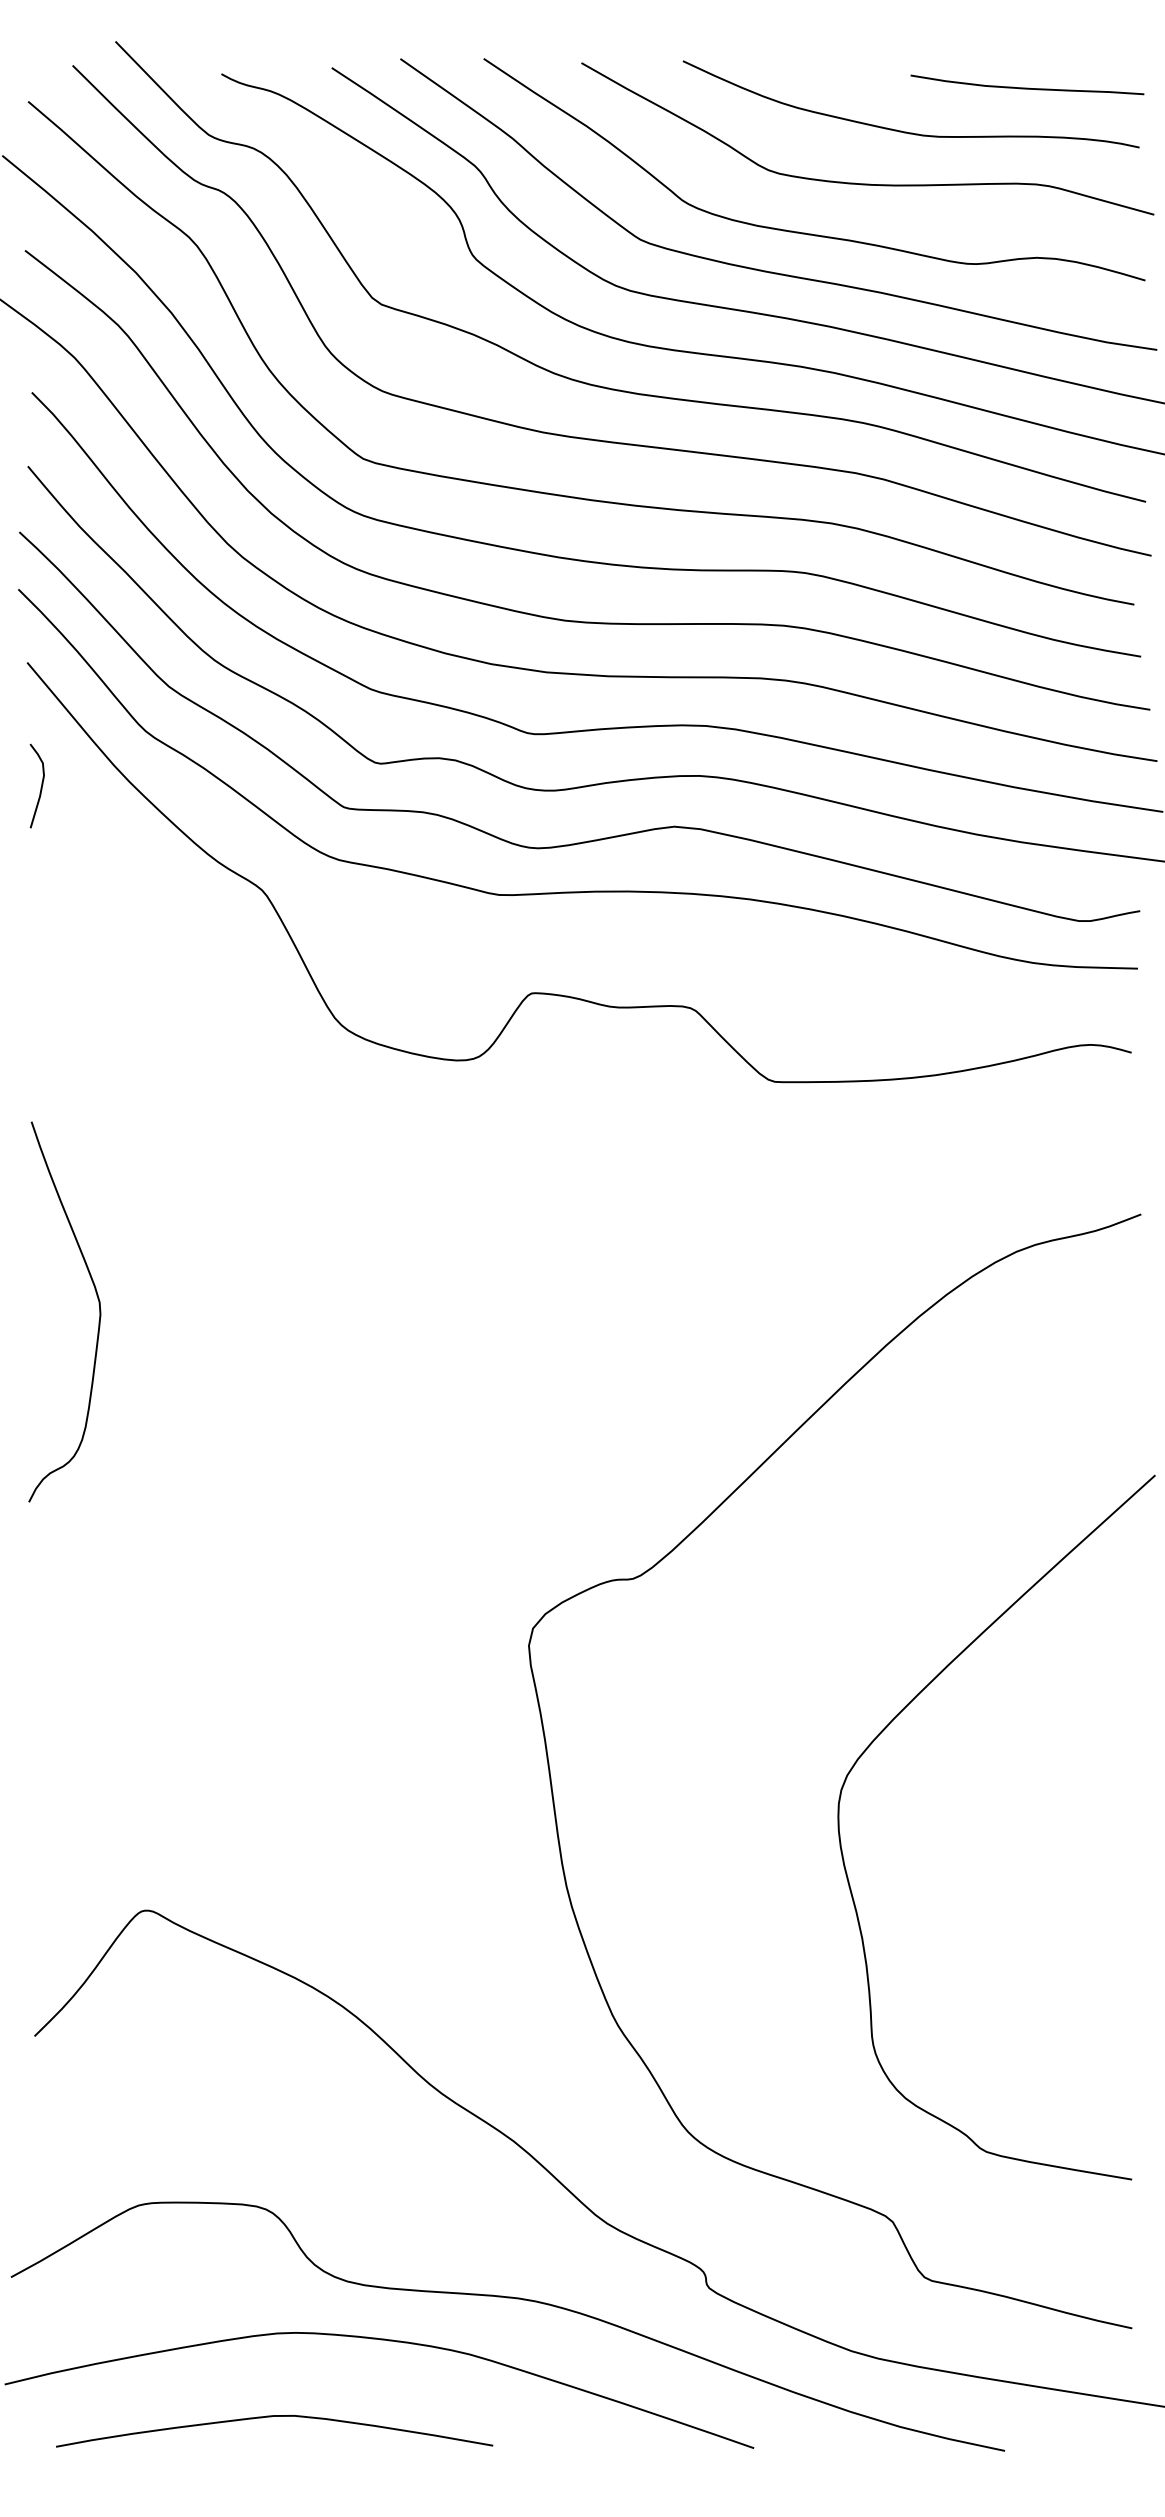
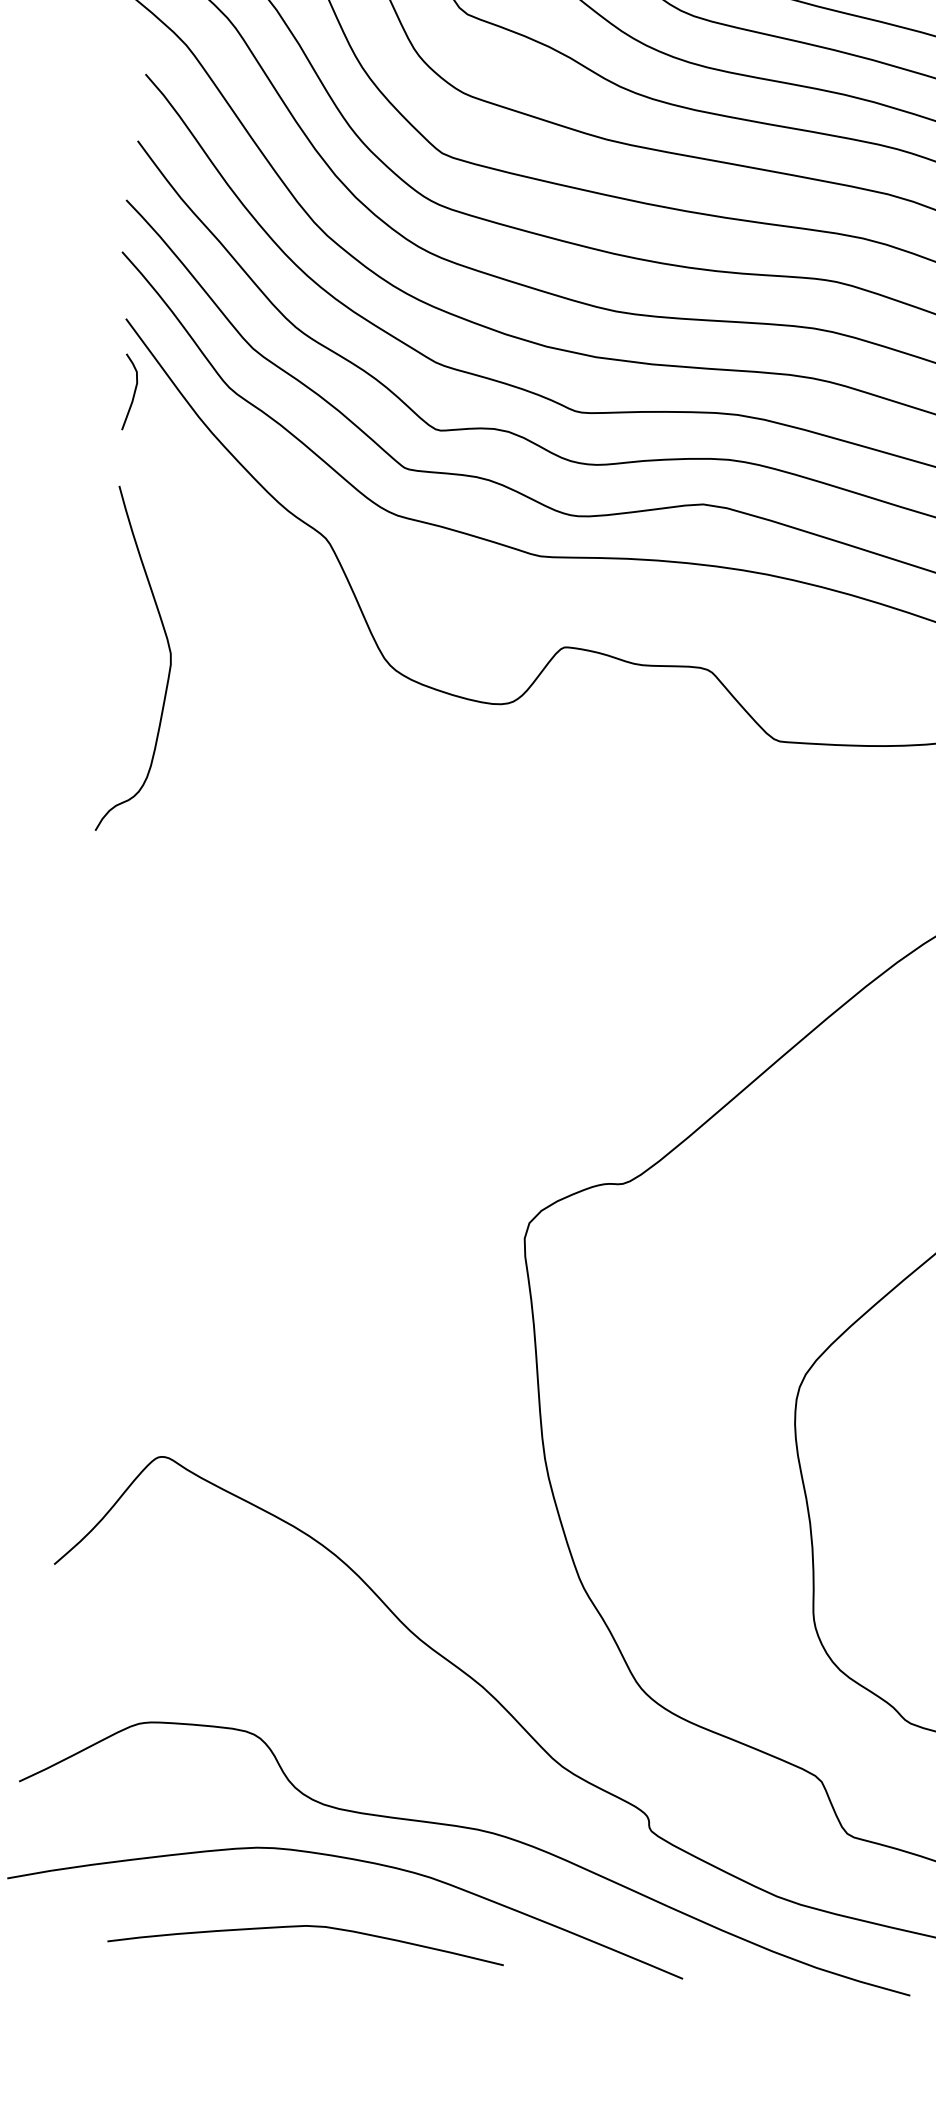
curve: (40, 787) -> (133, 393), moved
curve: (98, 1304) -> (169, 655), moved
curve: (271, 2417) -> (304, 1927), moved

